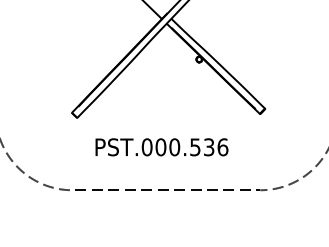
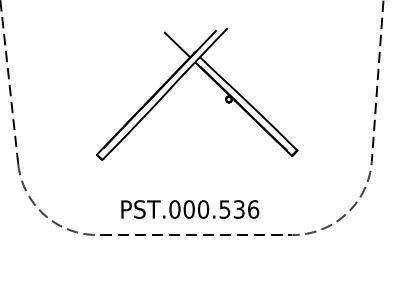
text: (162, 147) -> (190, 209), moved

